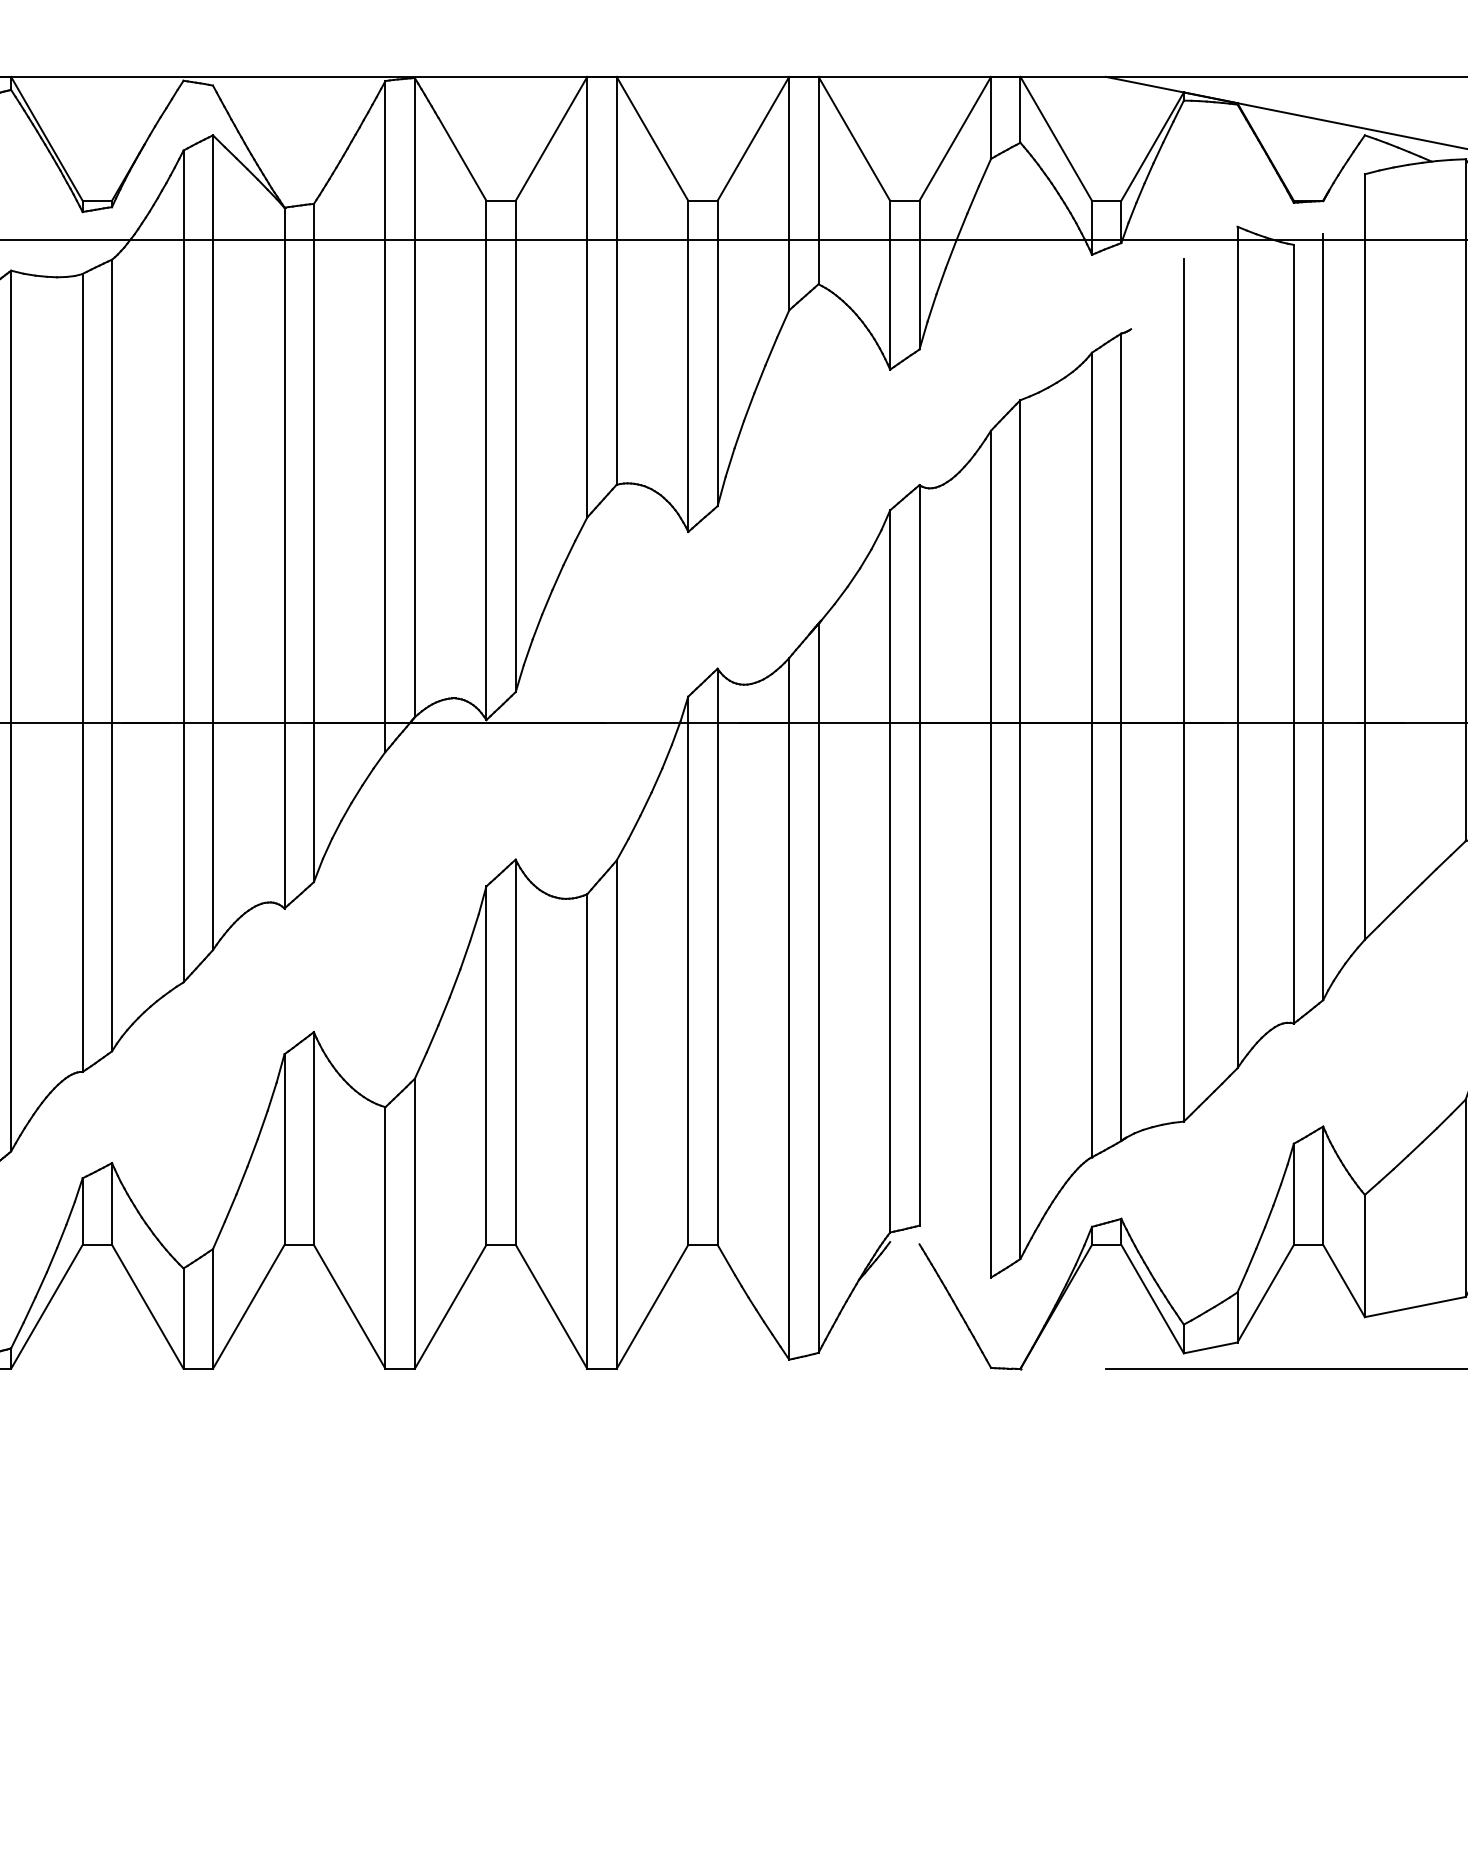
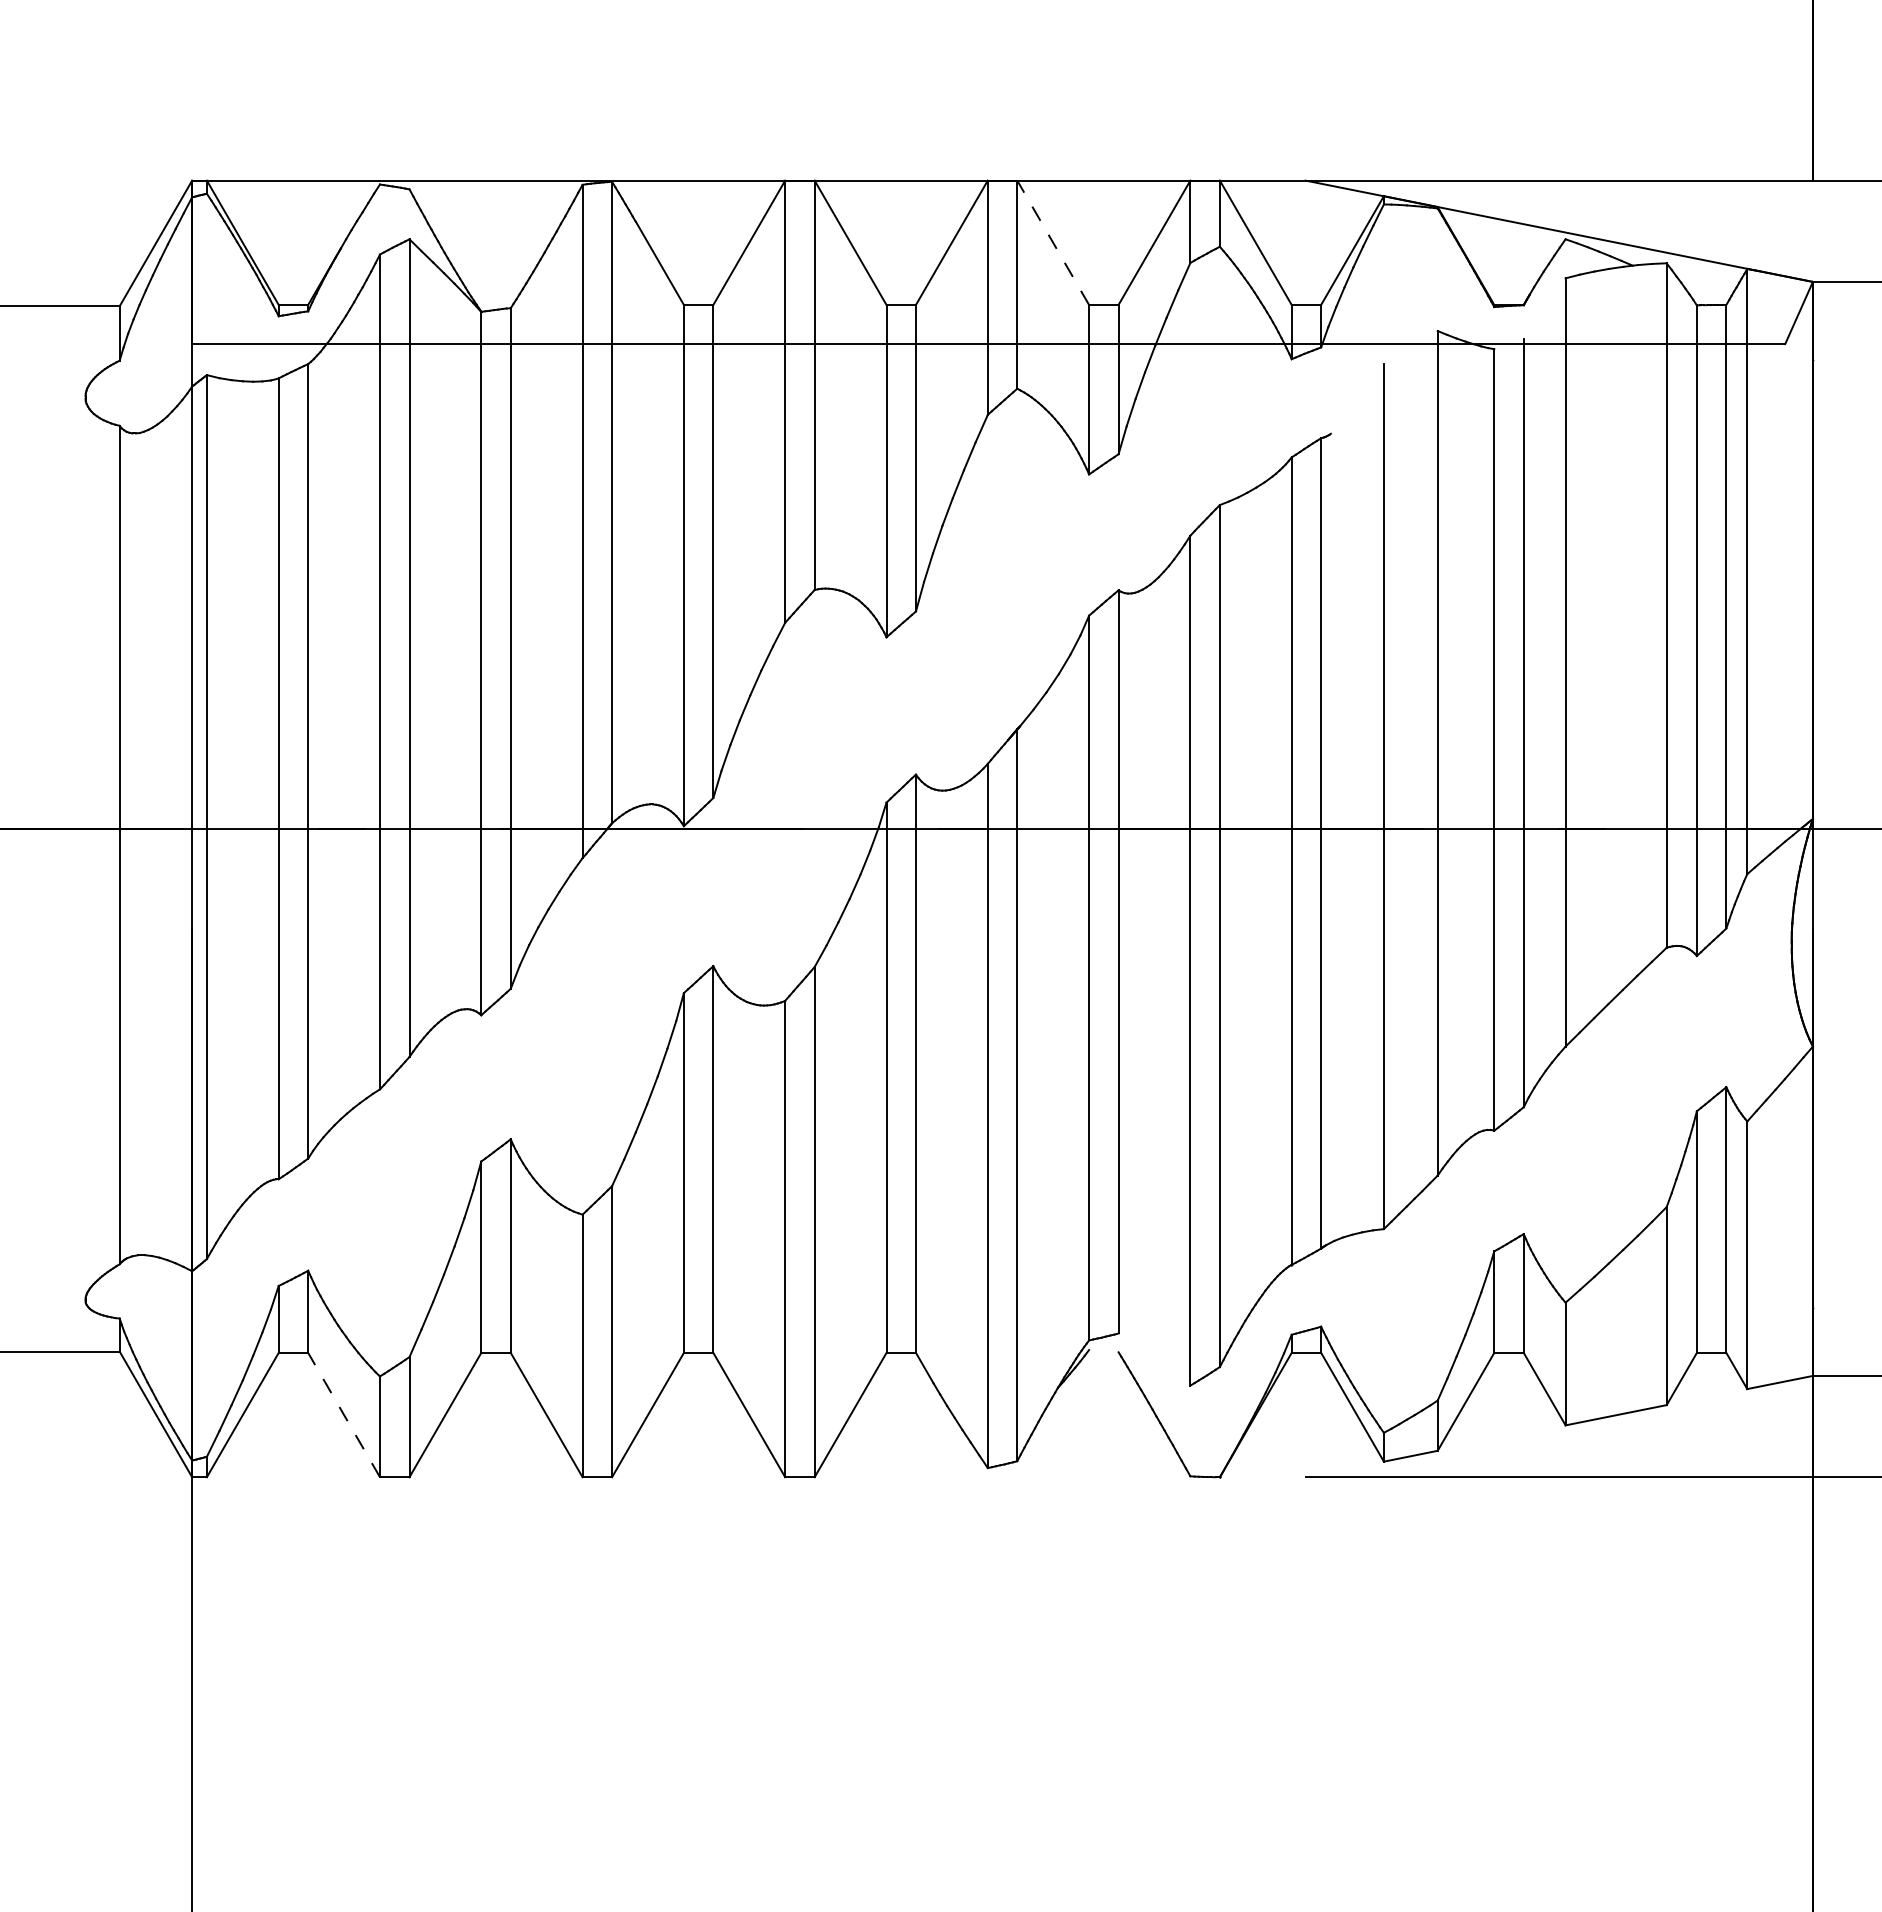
line: (854, 138) -> (1053, 242), solid -> dashed
line: (148, 1307) -> (344, 1415), solid -> dashed

